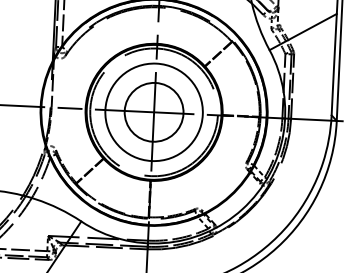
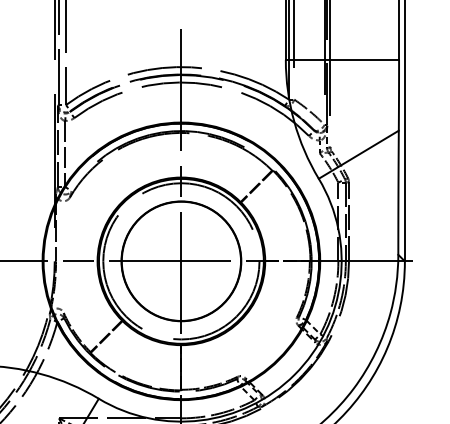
circle: (154, 112) -> (181, 261), size x1.67

